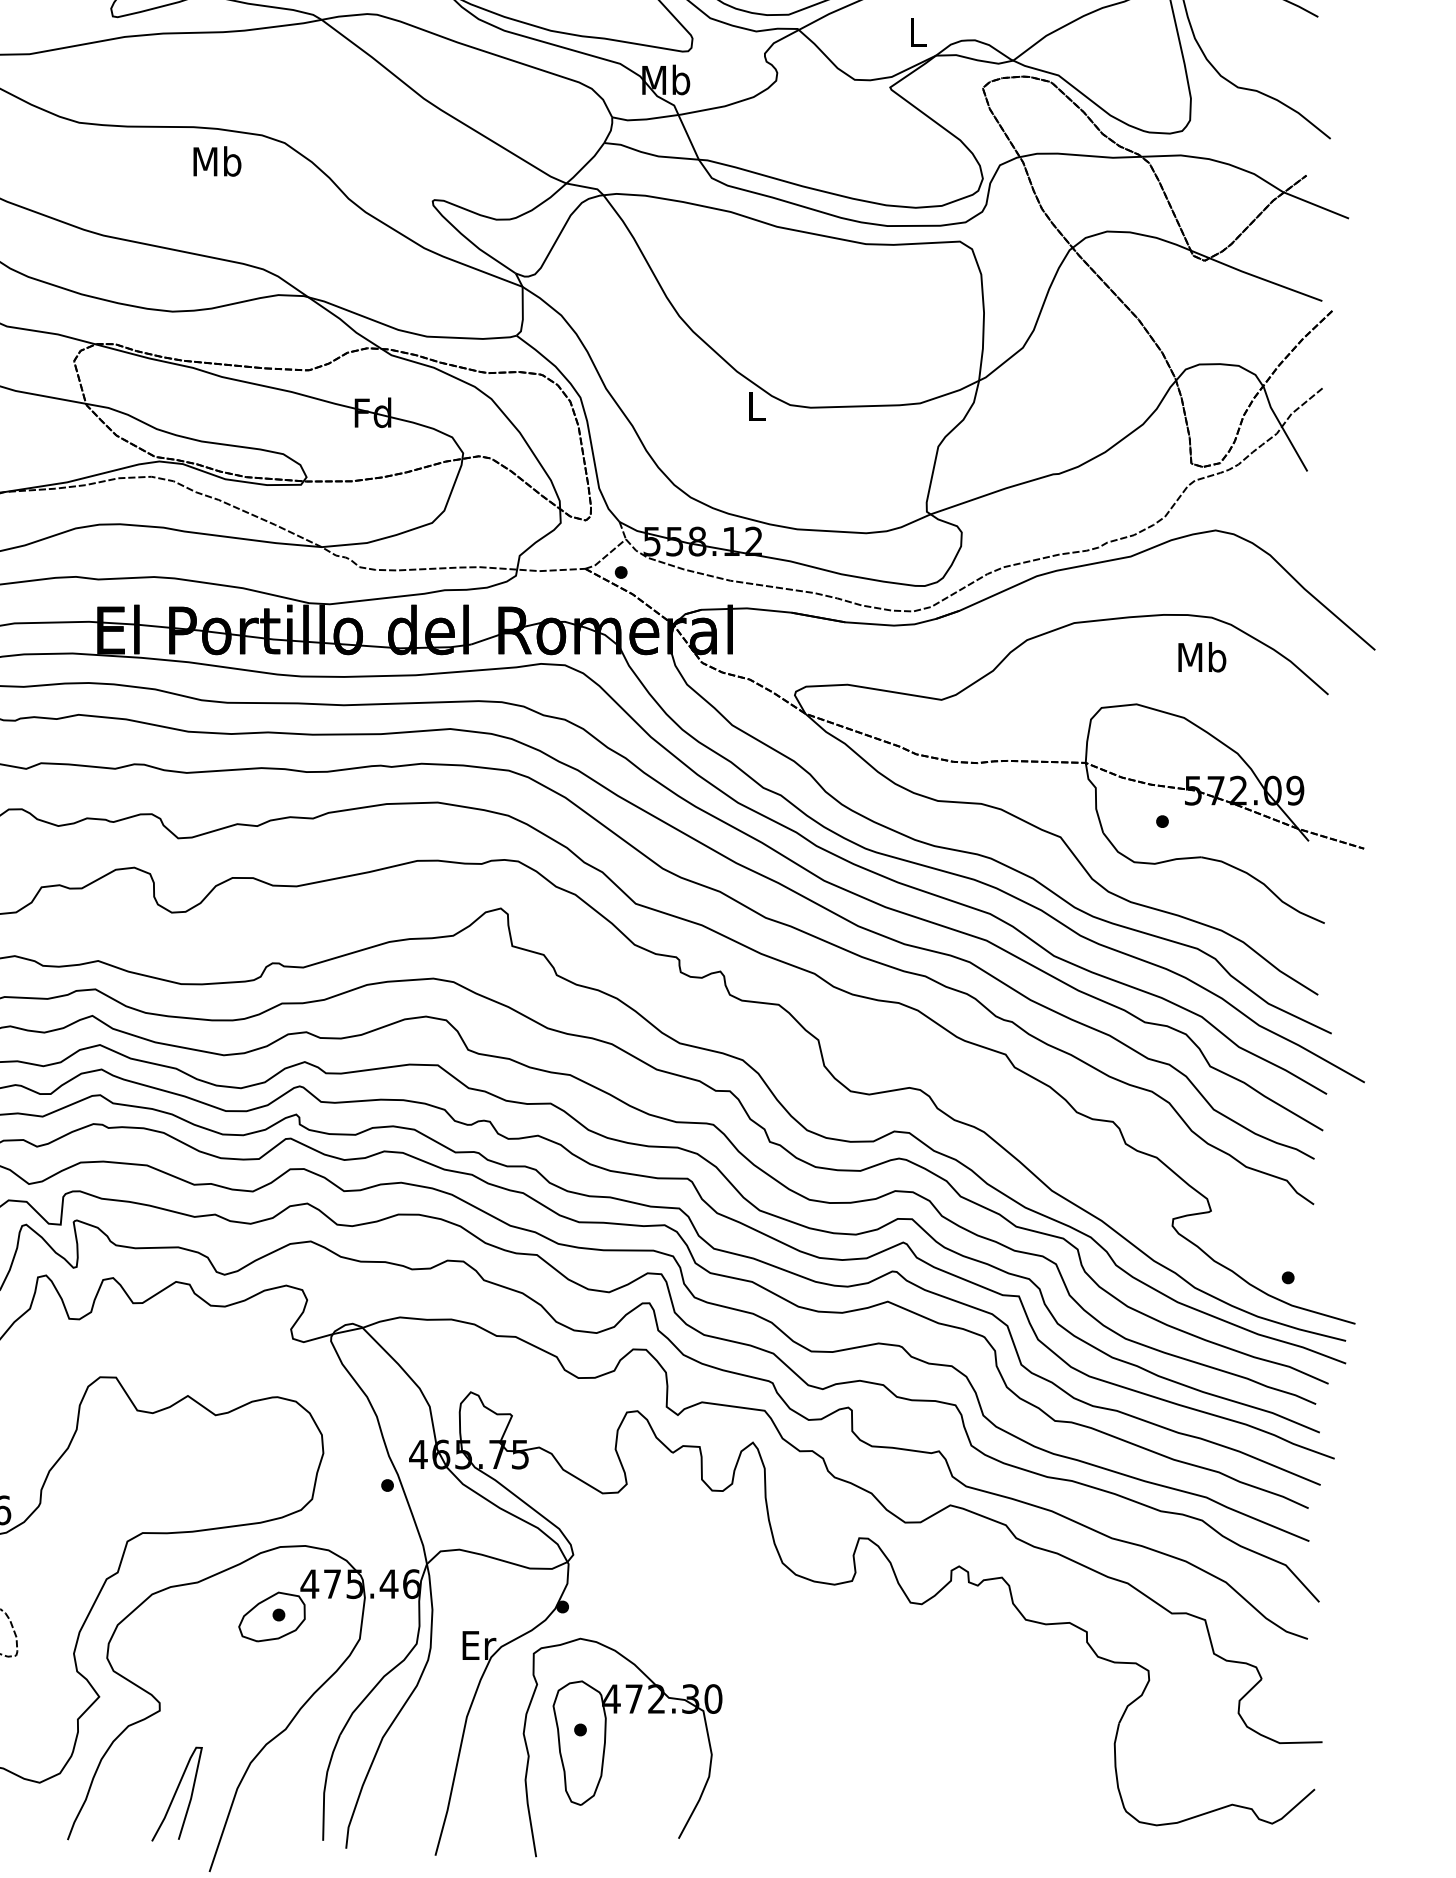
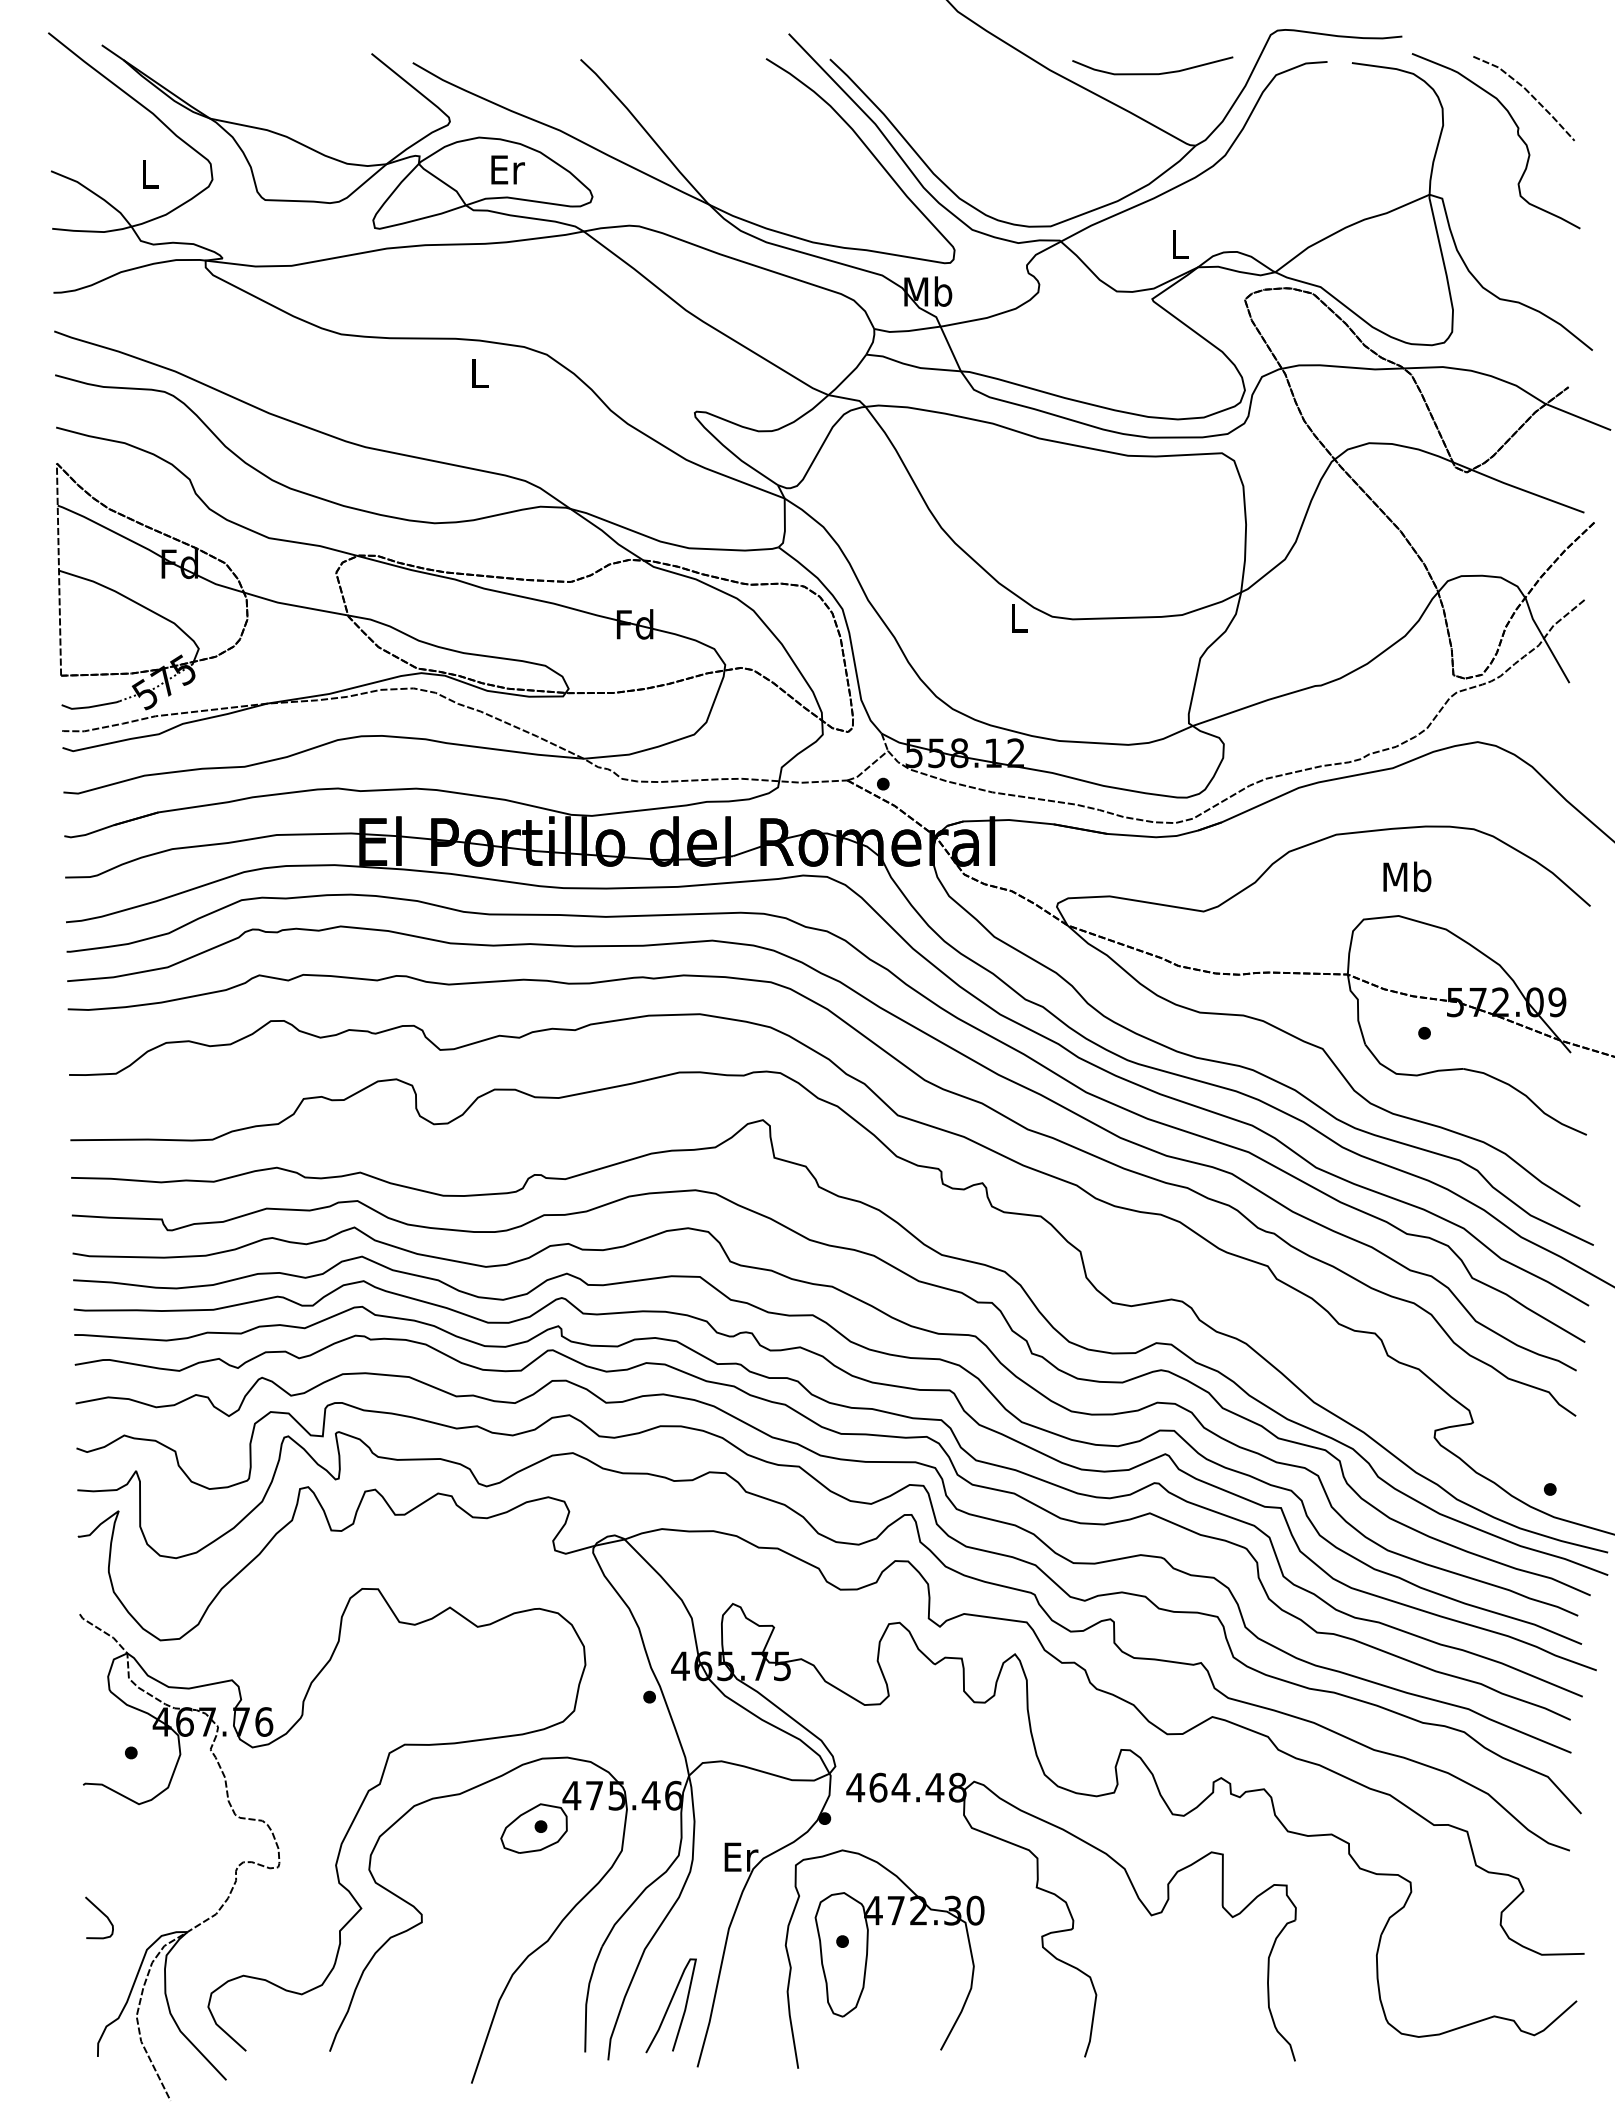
text: (217, 160) -> (479, 372), Mb -> L
text: (1202, 656) -> (1407, 876), moved
part: (809, 1704) -> (1071, 1916), added
curve: (176, 1793) -> (670, 2005), moved

